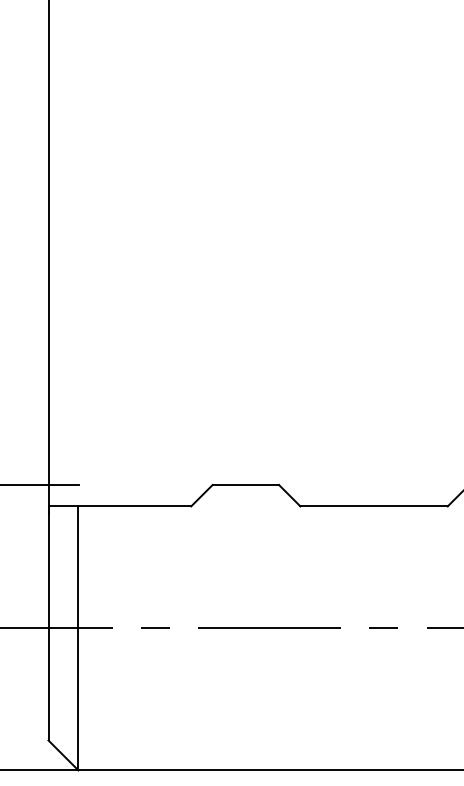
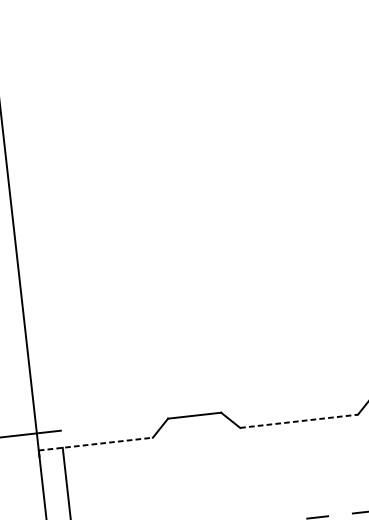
line: (120, 506) -> (96, 444), solid -> dashed
line: (374, 506) -> (299, 421), solid -> dashed

